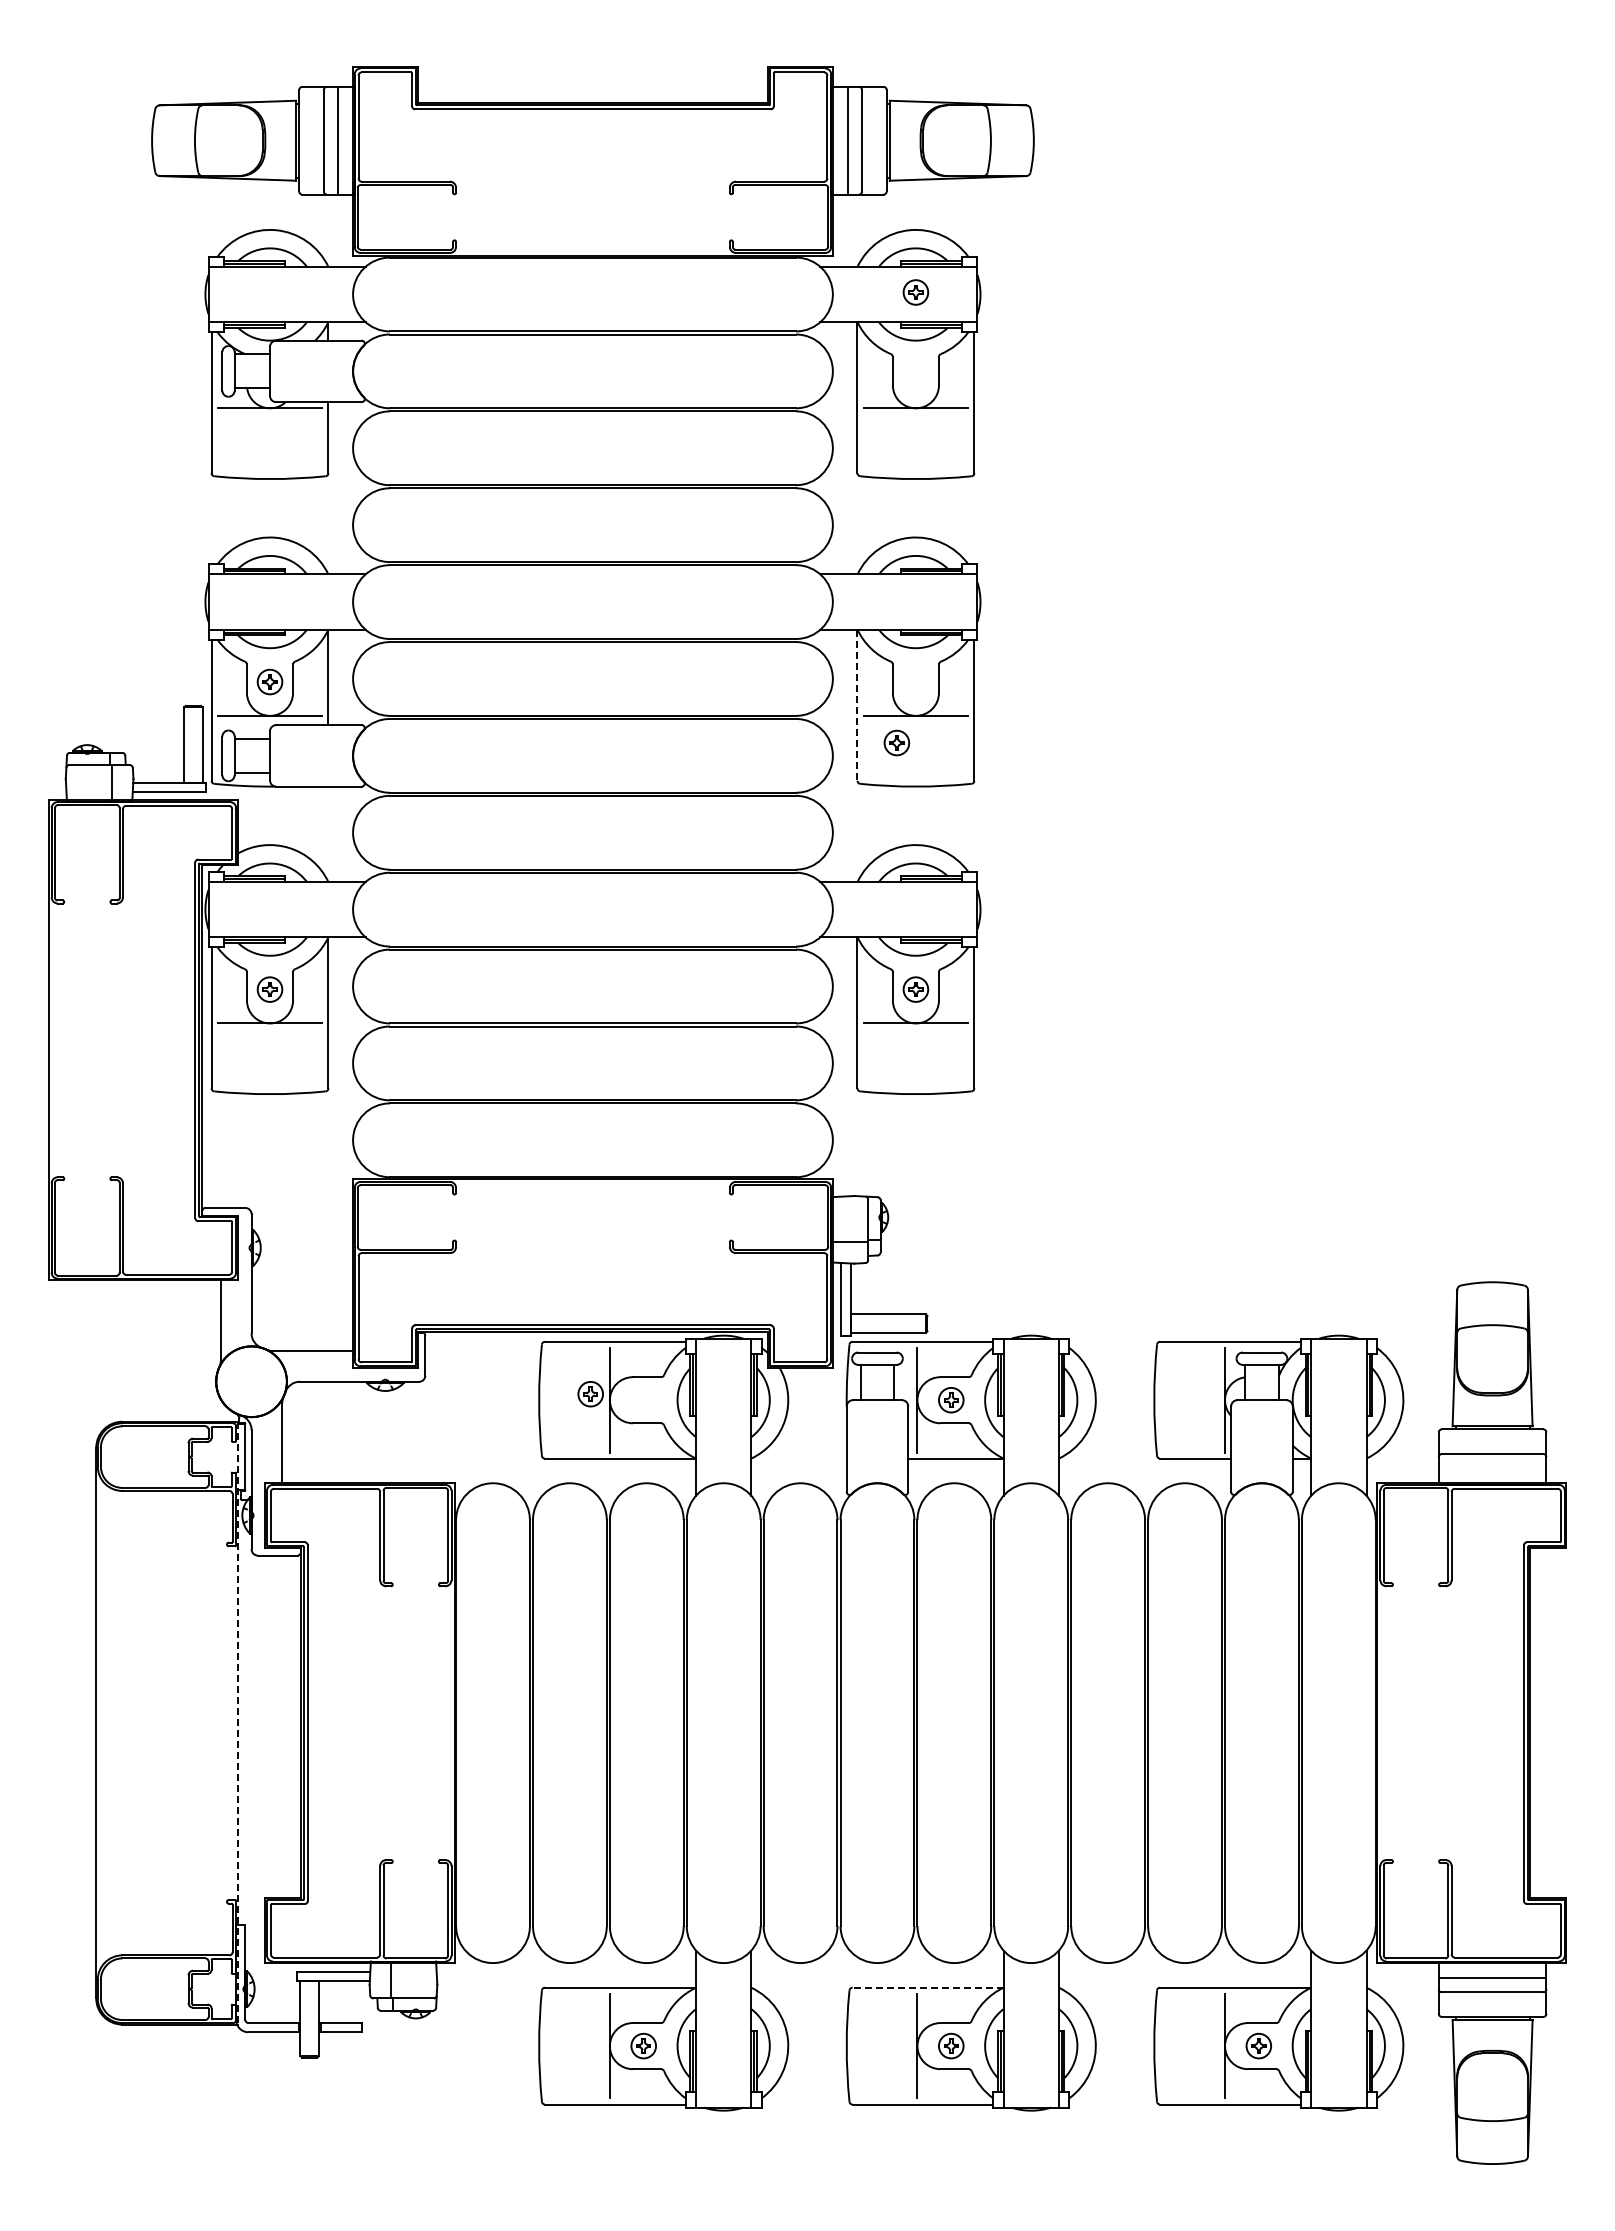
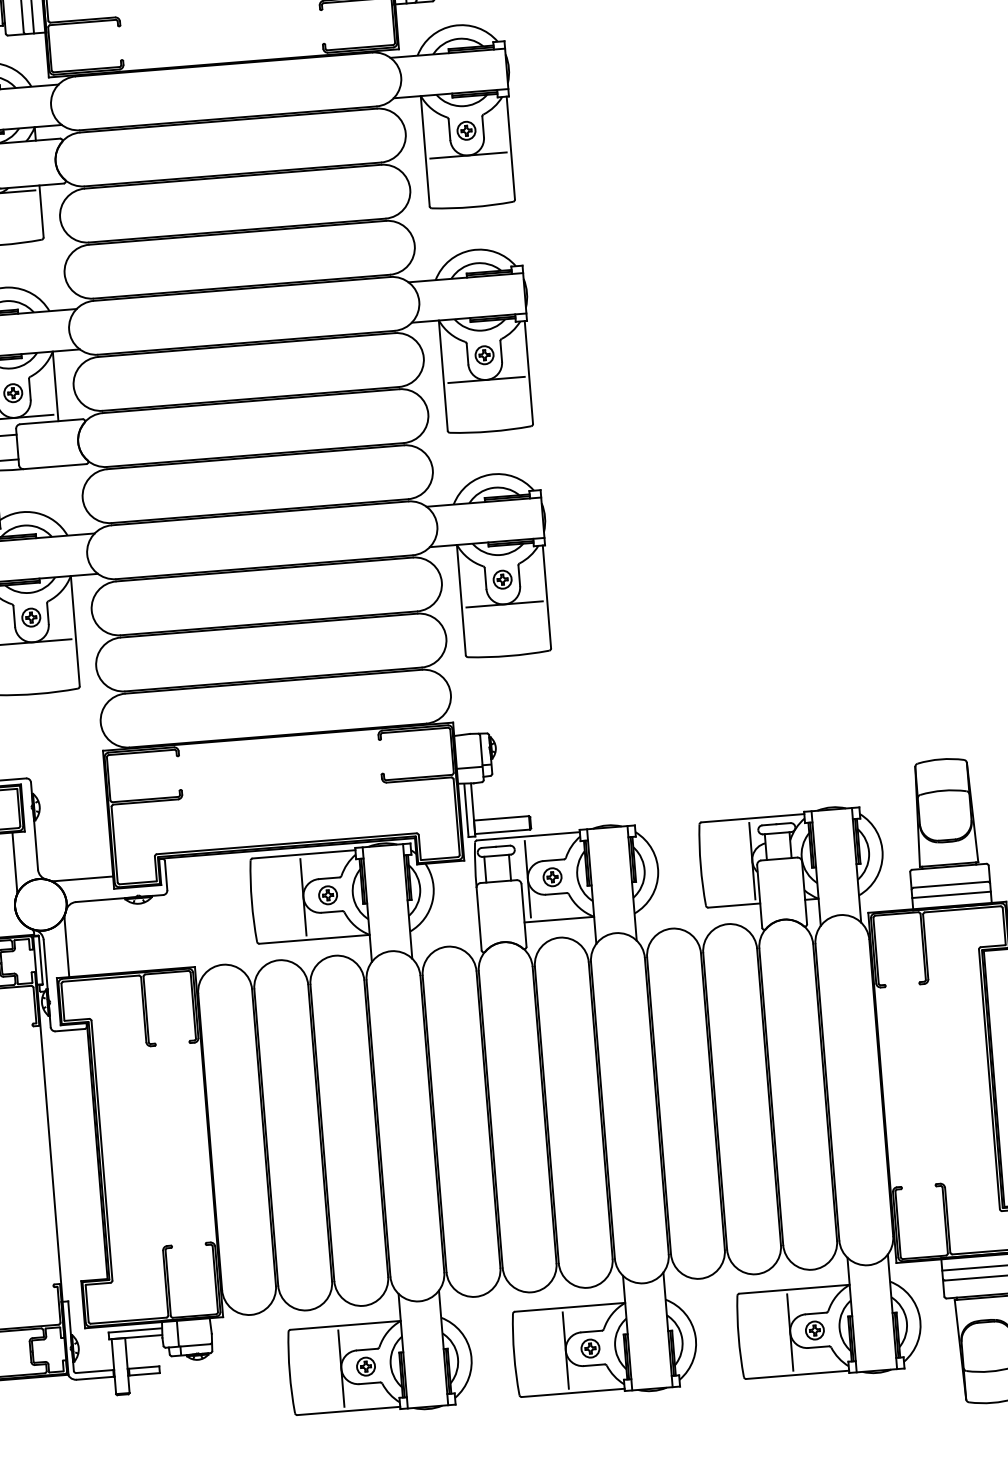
part: (915, 292) -> (466, 130), moved
line: (857, 705) -> (443, 375), dashed -> solid
part: (896, 742) -> (484, 354), moved
part: (590, 1394) -> (327, 895), moved
line: (1492, 1467) -> (951, 894), added
line: (237, 1723) -> (50, 1155), dashed -> solid
line: (928, 1987) -> (570, 1307), dashed -> solid

